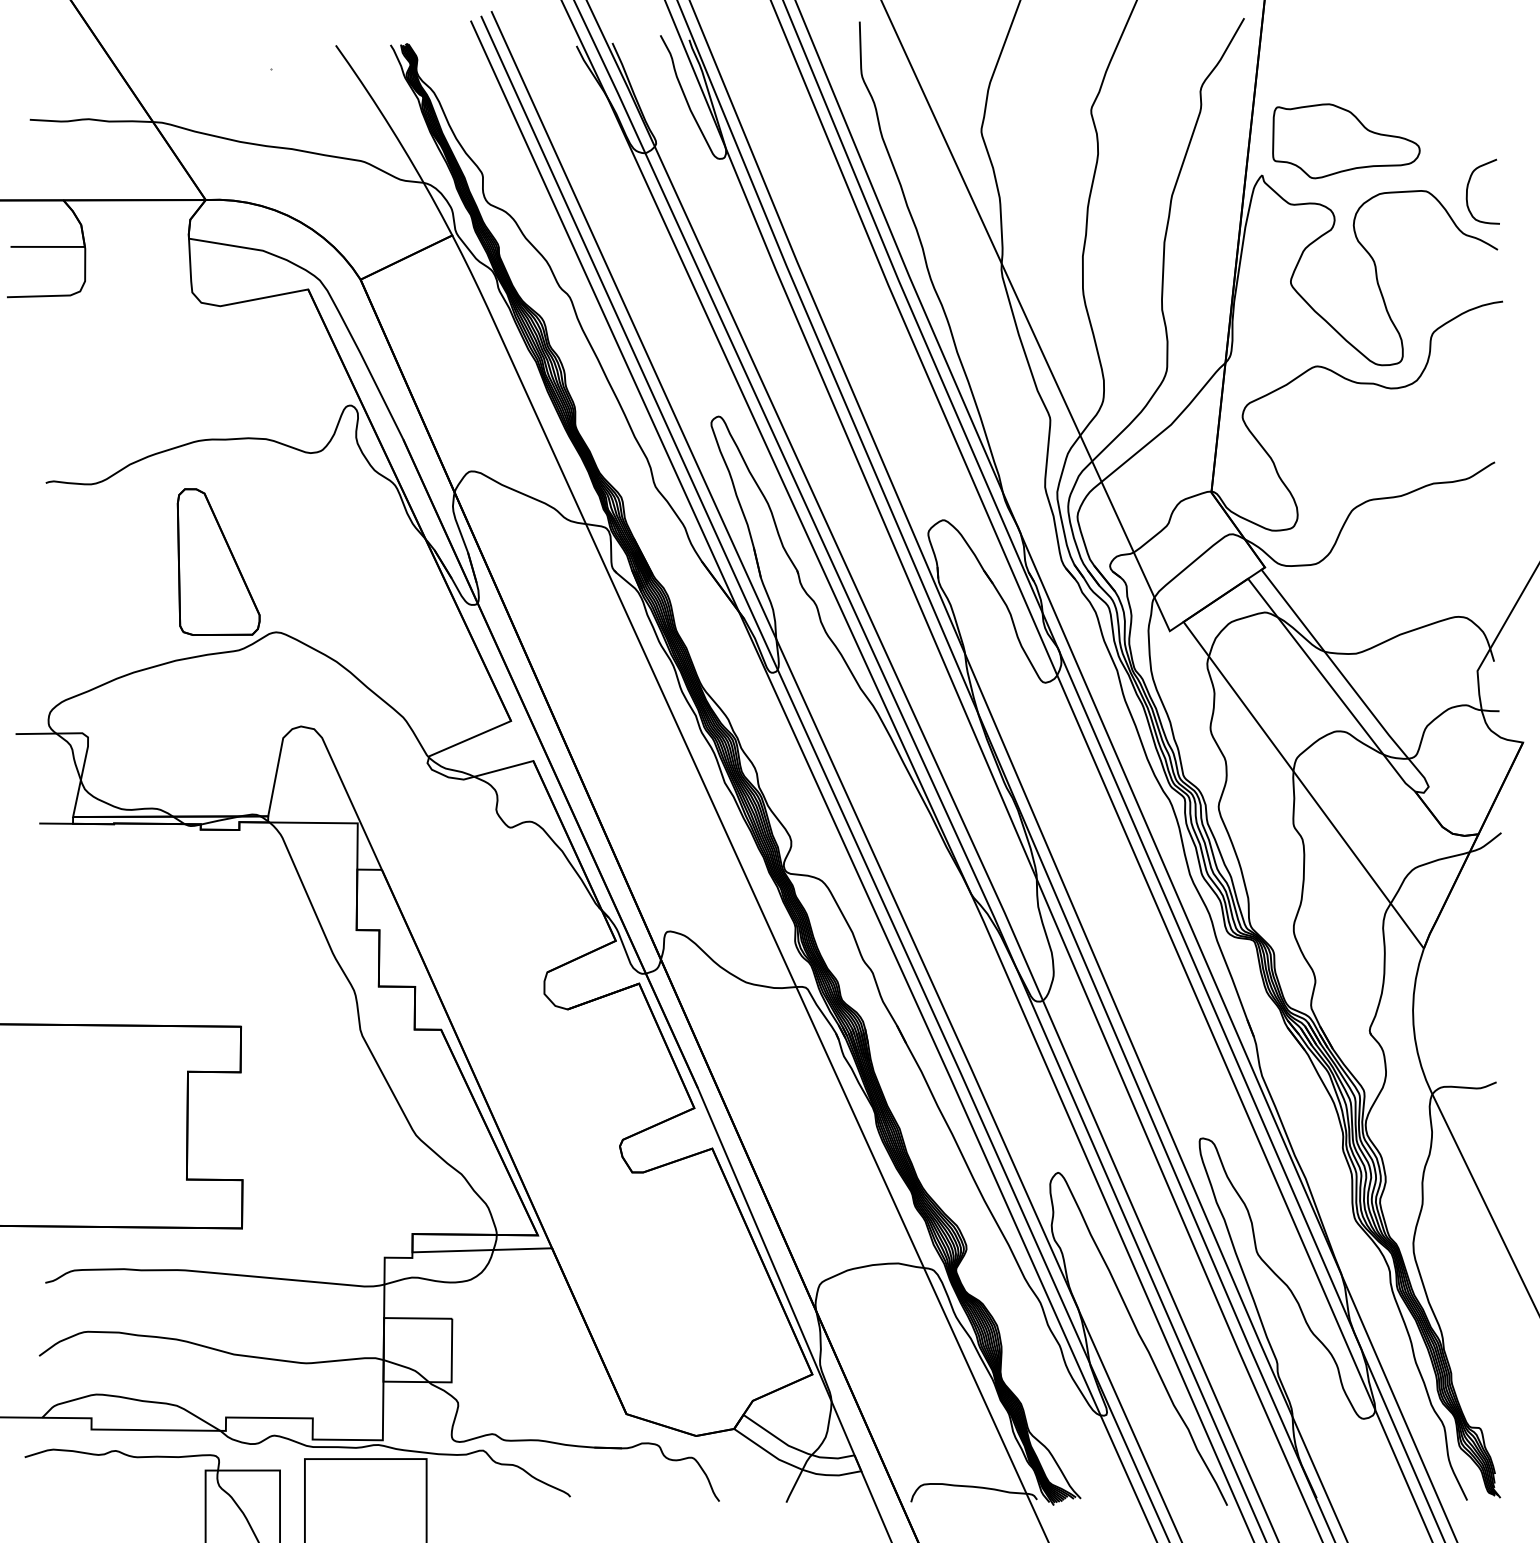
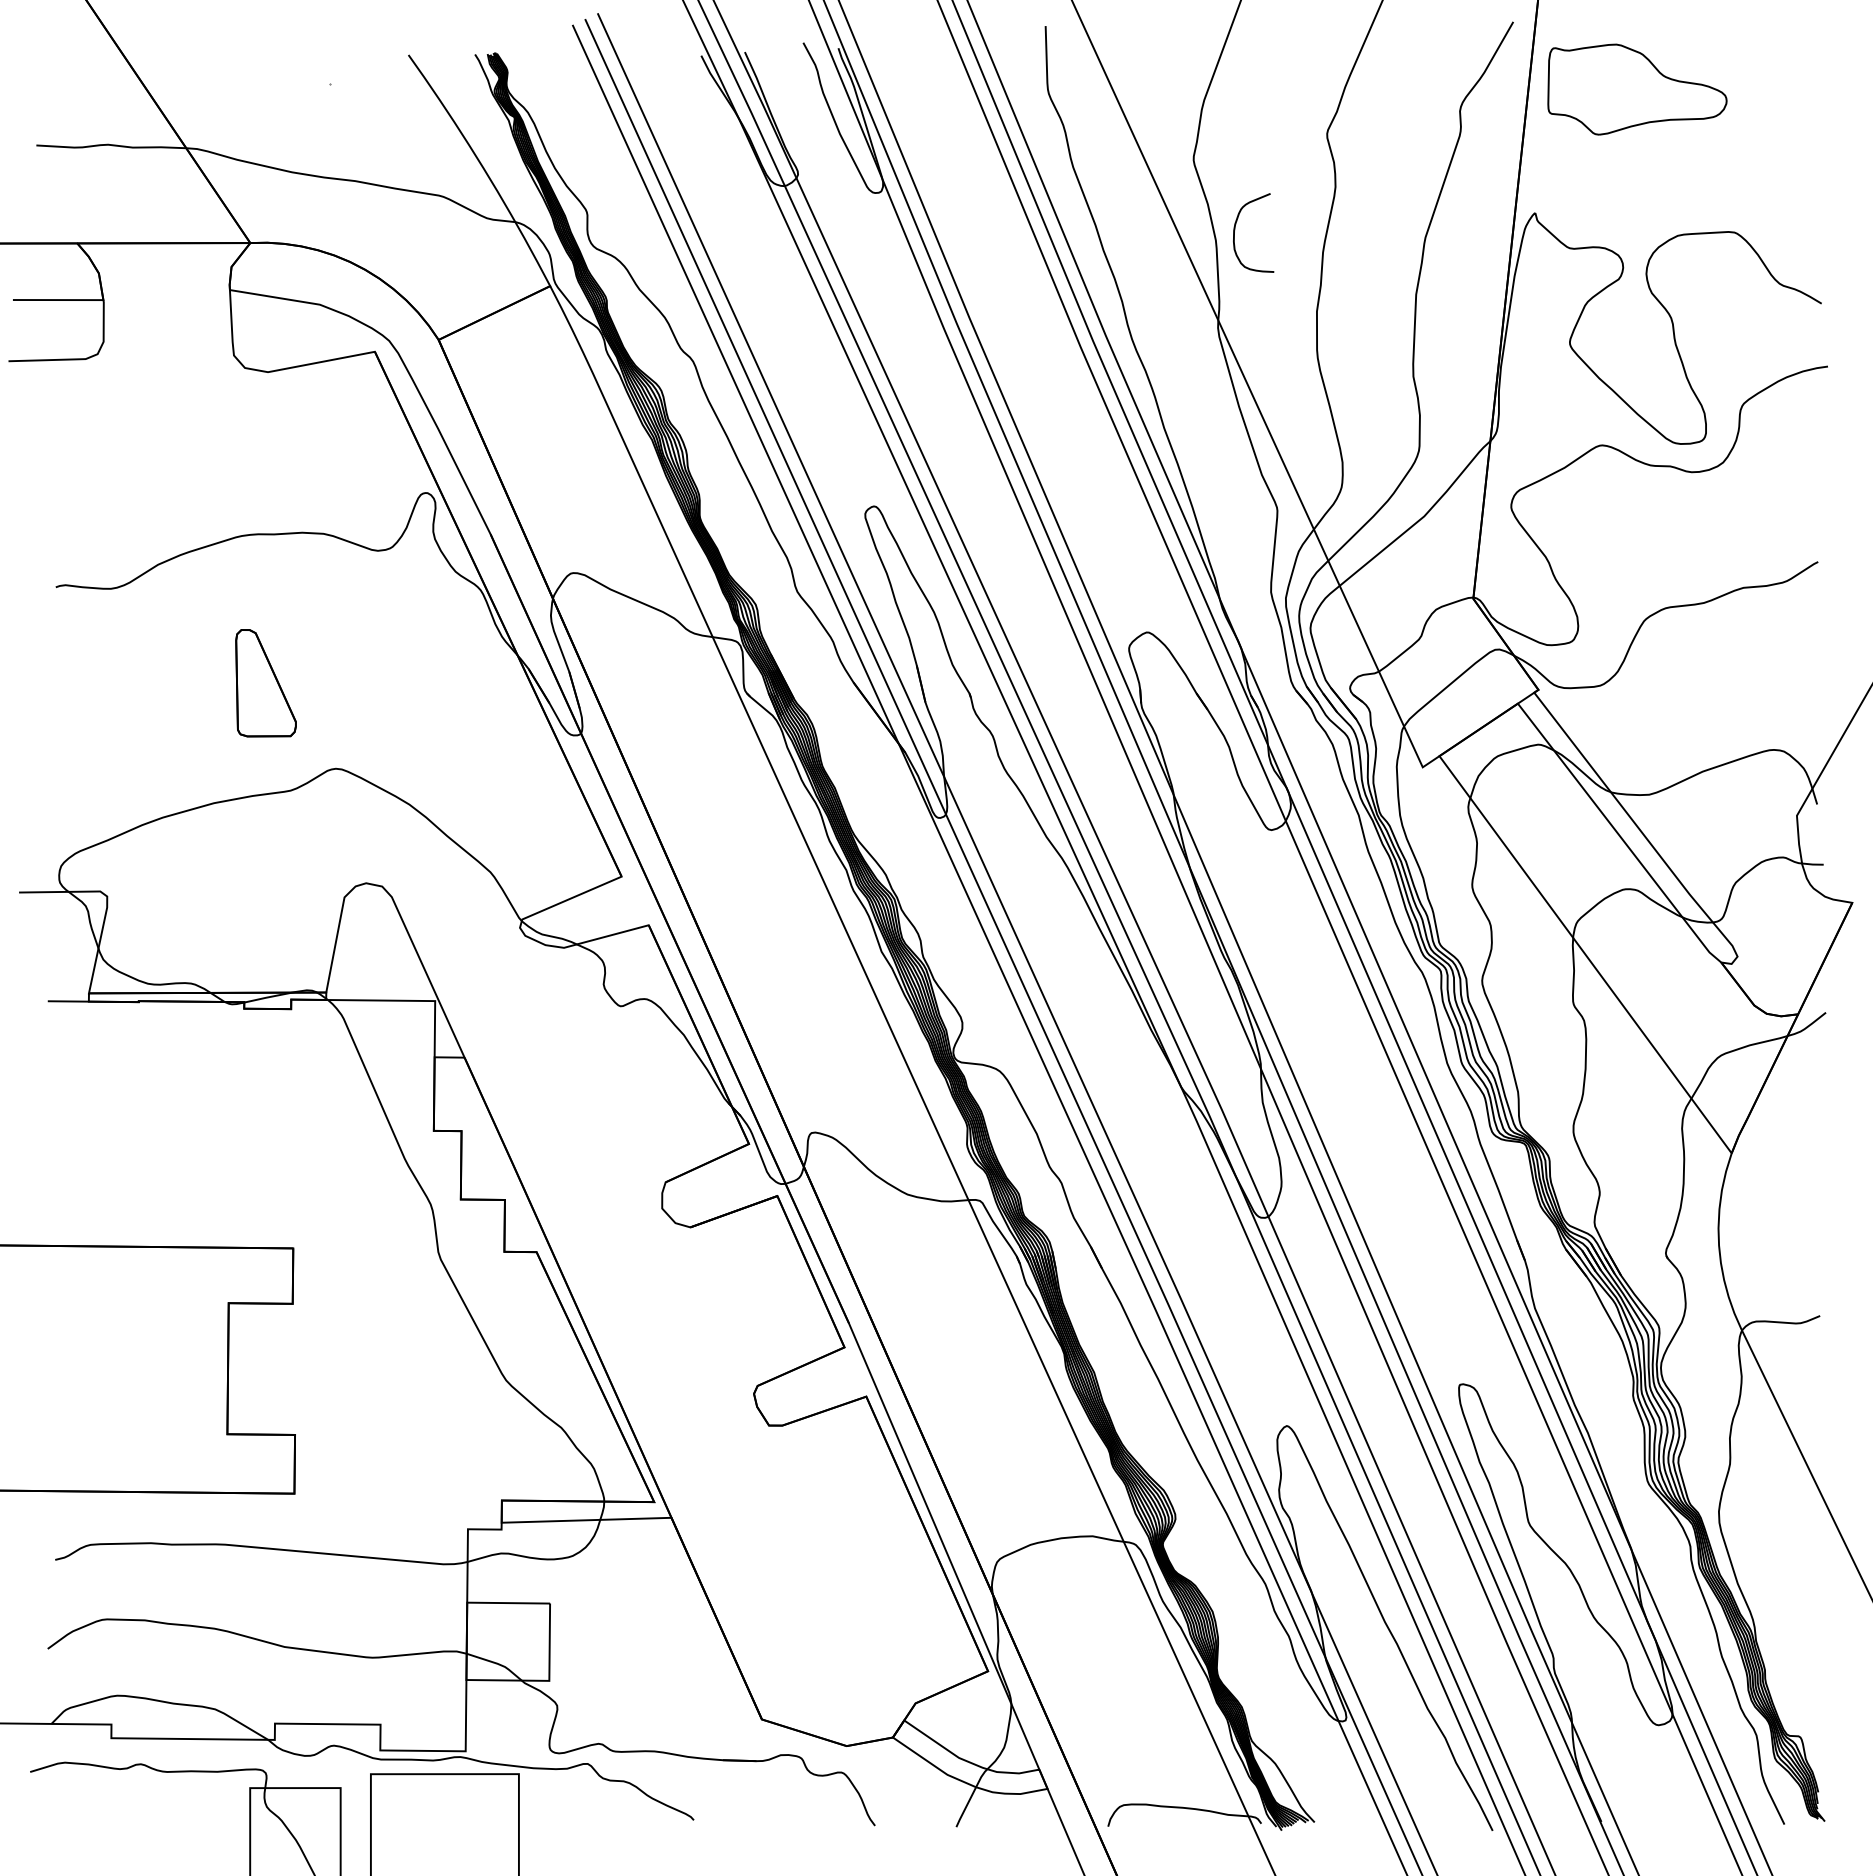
part: (1346, 141) -> (1637, 89), moved
curve: (1468, 189) -> (1235, 230), moved
part: (218, 561) -> (265, 682), size x0.6

